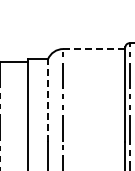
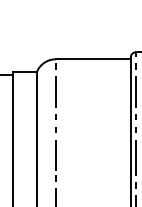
line: (93, 49) -> (92, 59), dashed -> solid
line: (47, 99) -> (36, 120), dashed -> solid

